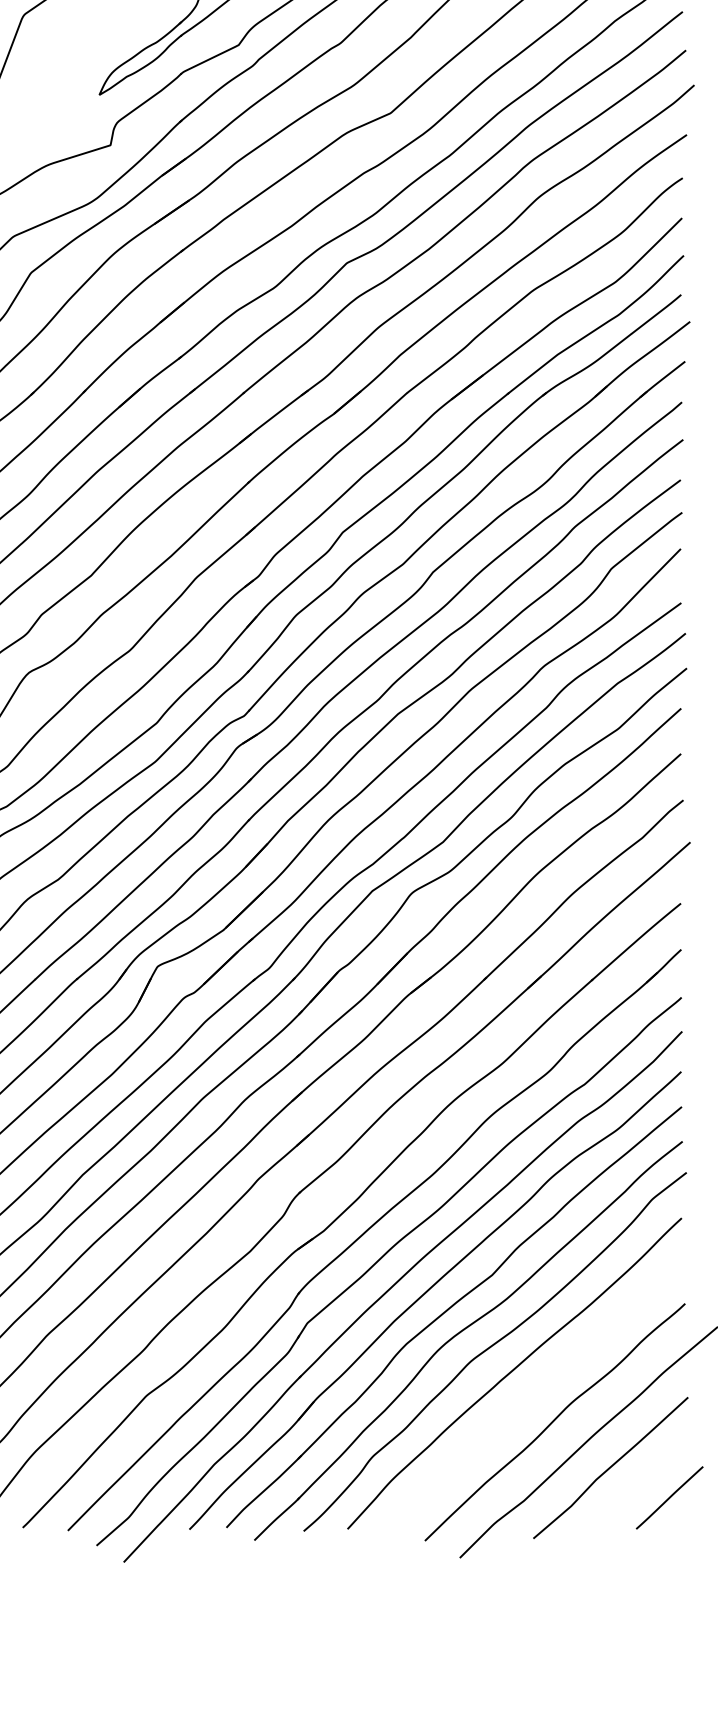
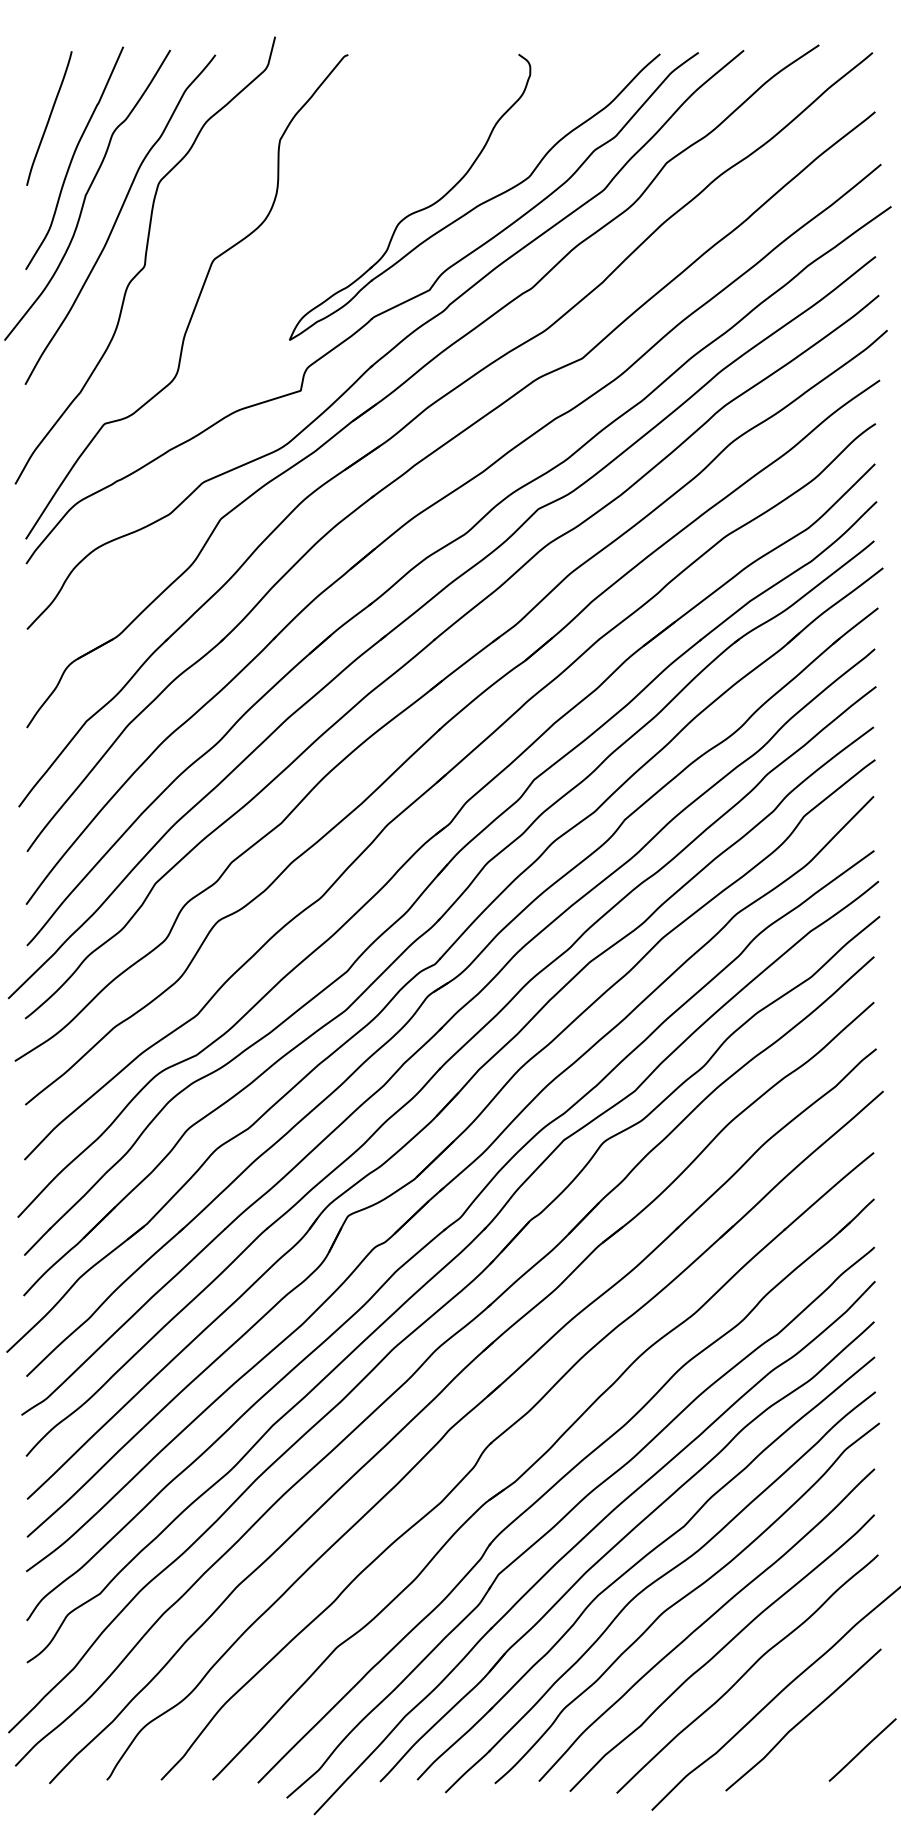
curve: (528, 1399) -> (720, 1651), added

